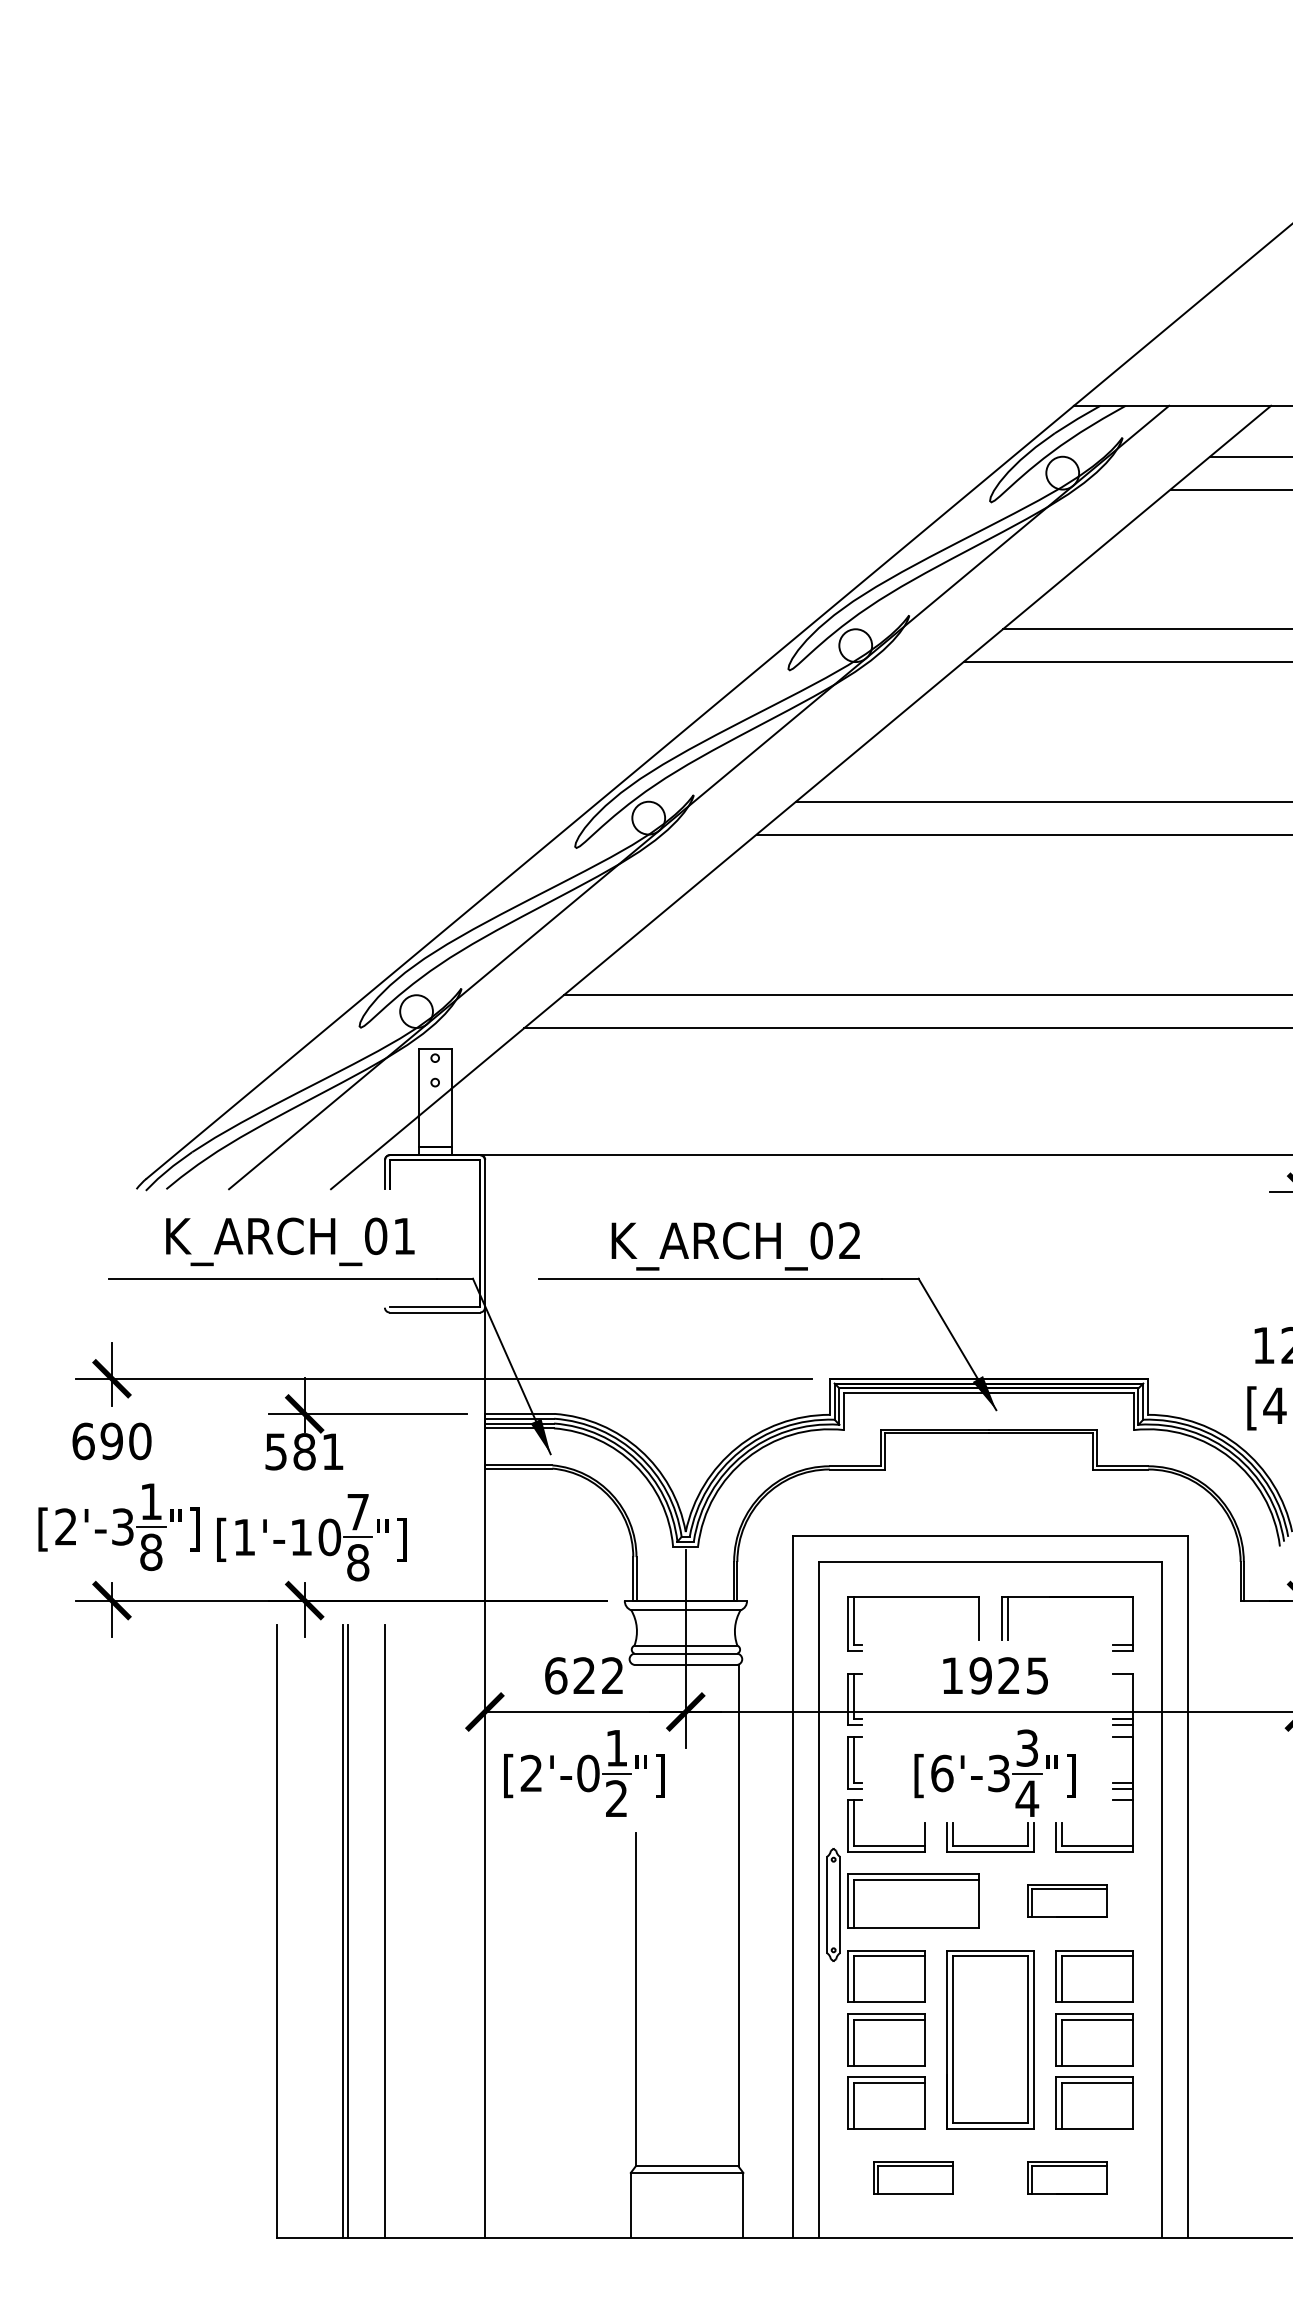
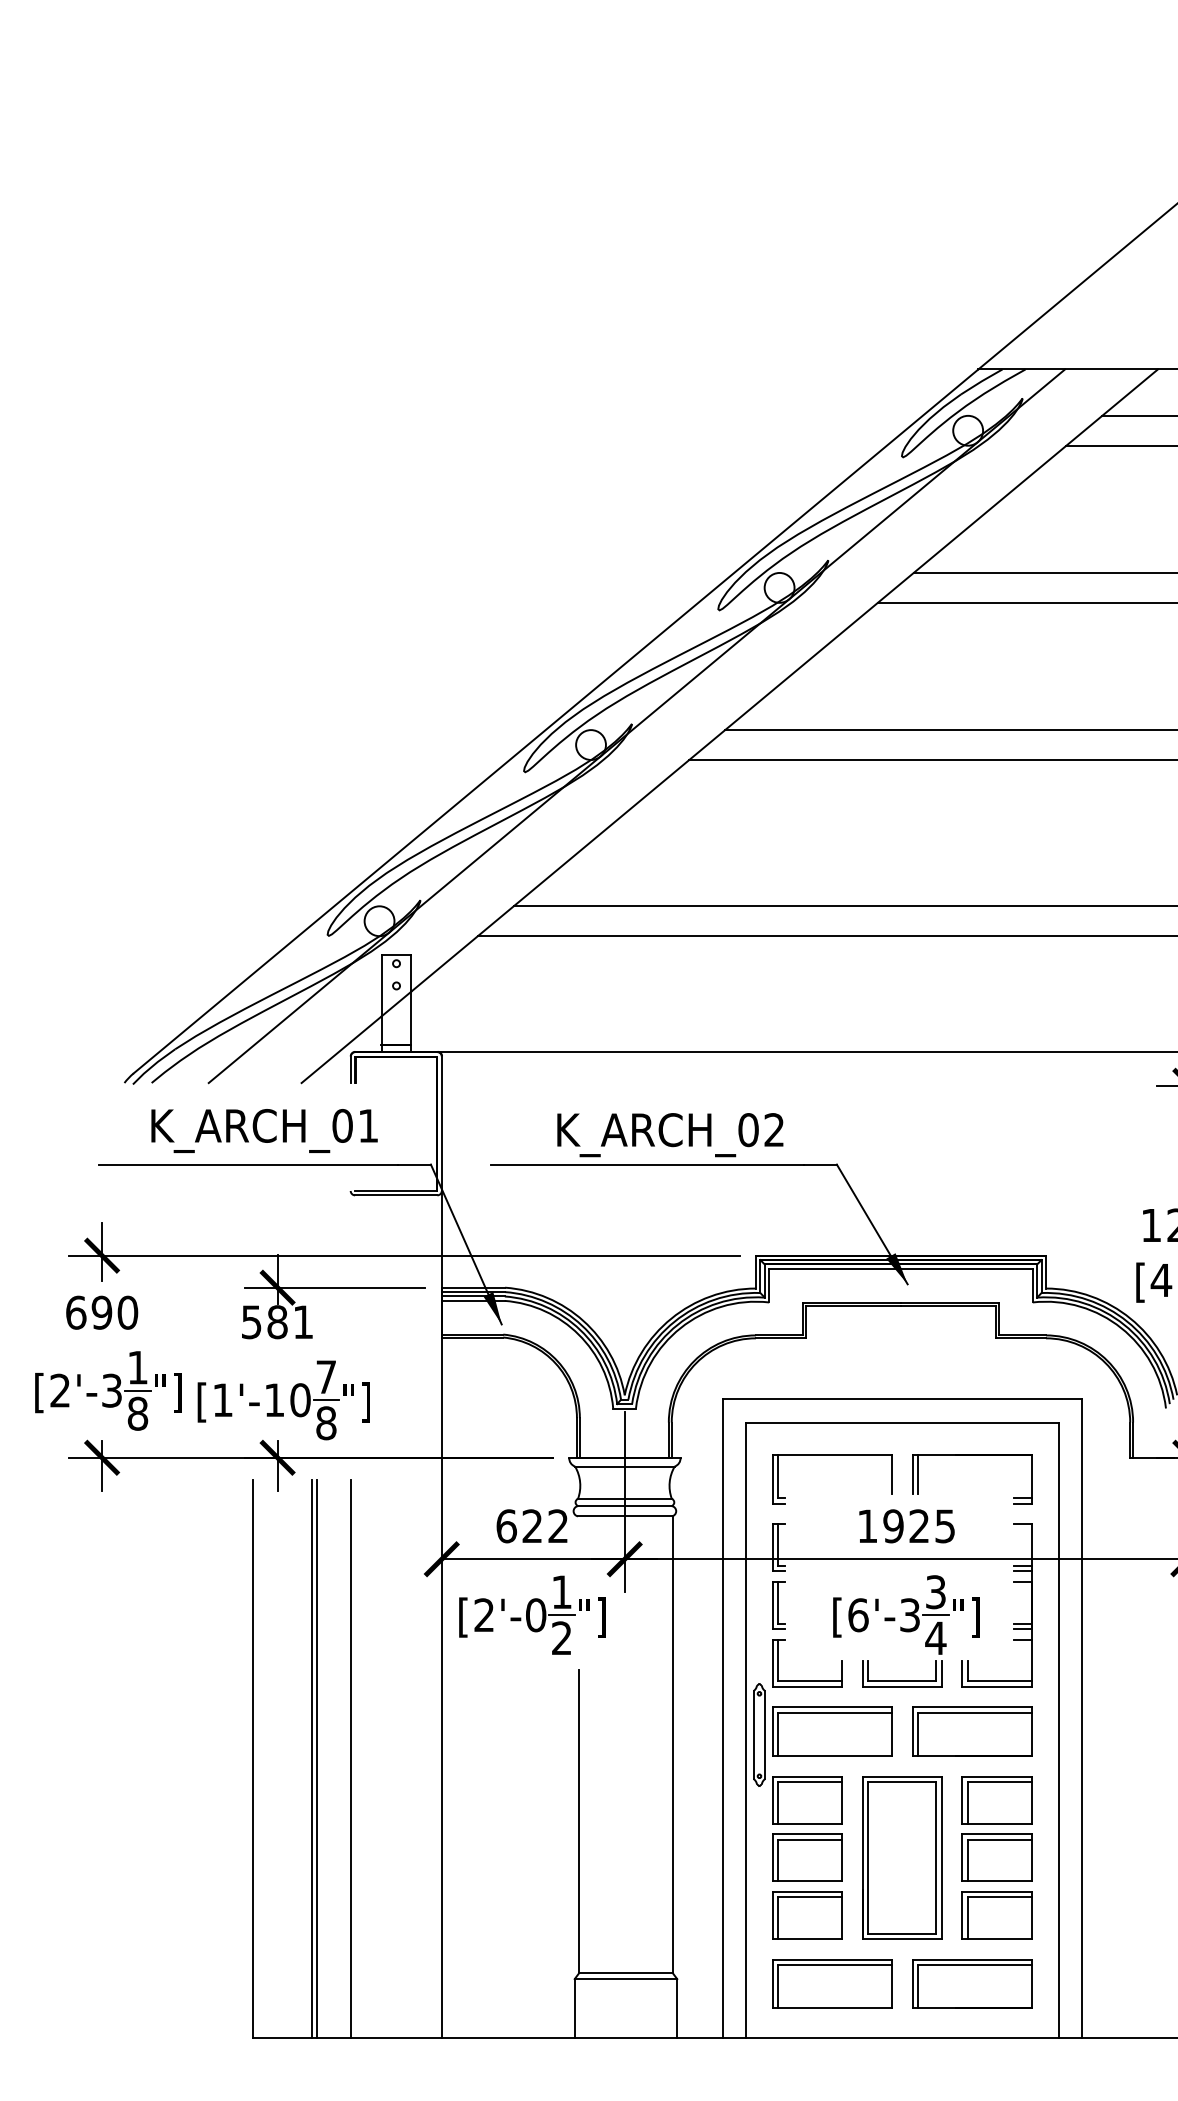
part: (1067, 1901) -> (972, 1731), size x1.67
part: (913, 2177) -> (832, 1983), size x1.67
part: (1067, 2177) -> (972, 1983), size x1.67

